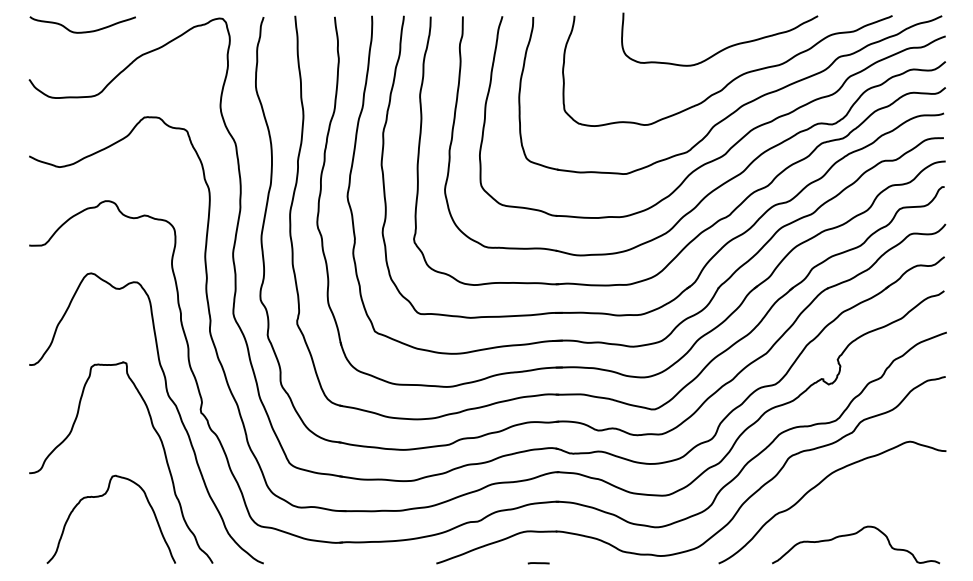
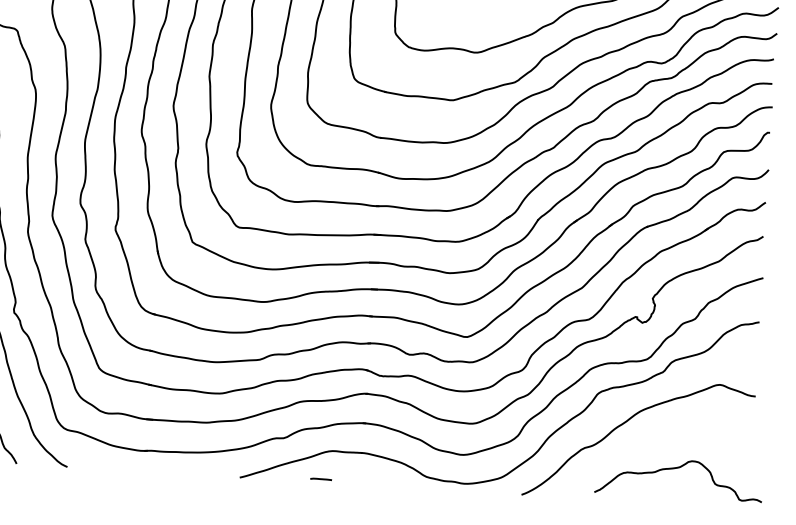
curve: (852, 535) -> (676, 469), moved
line: (538, 563) -> (320, 479), moved

